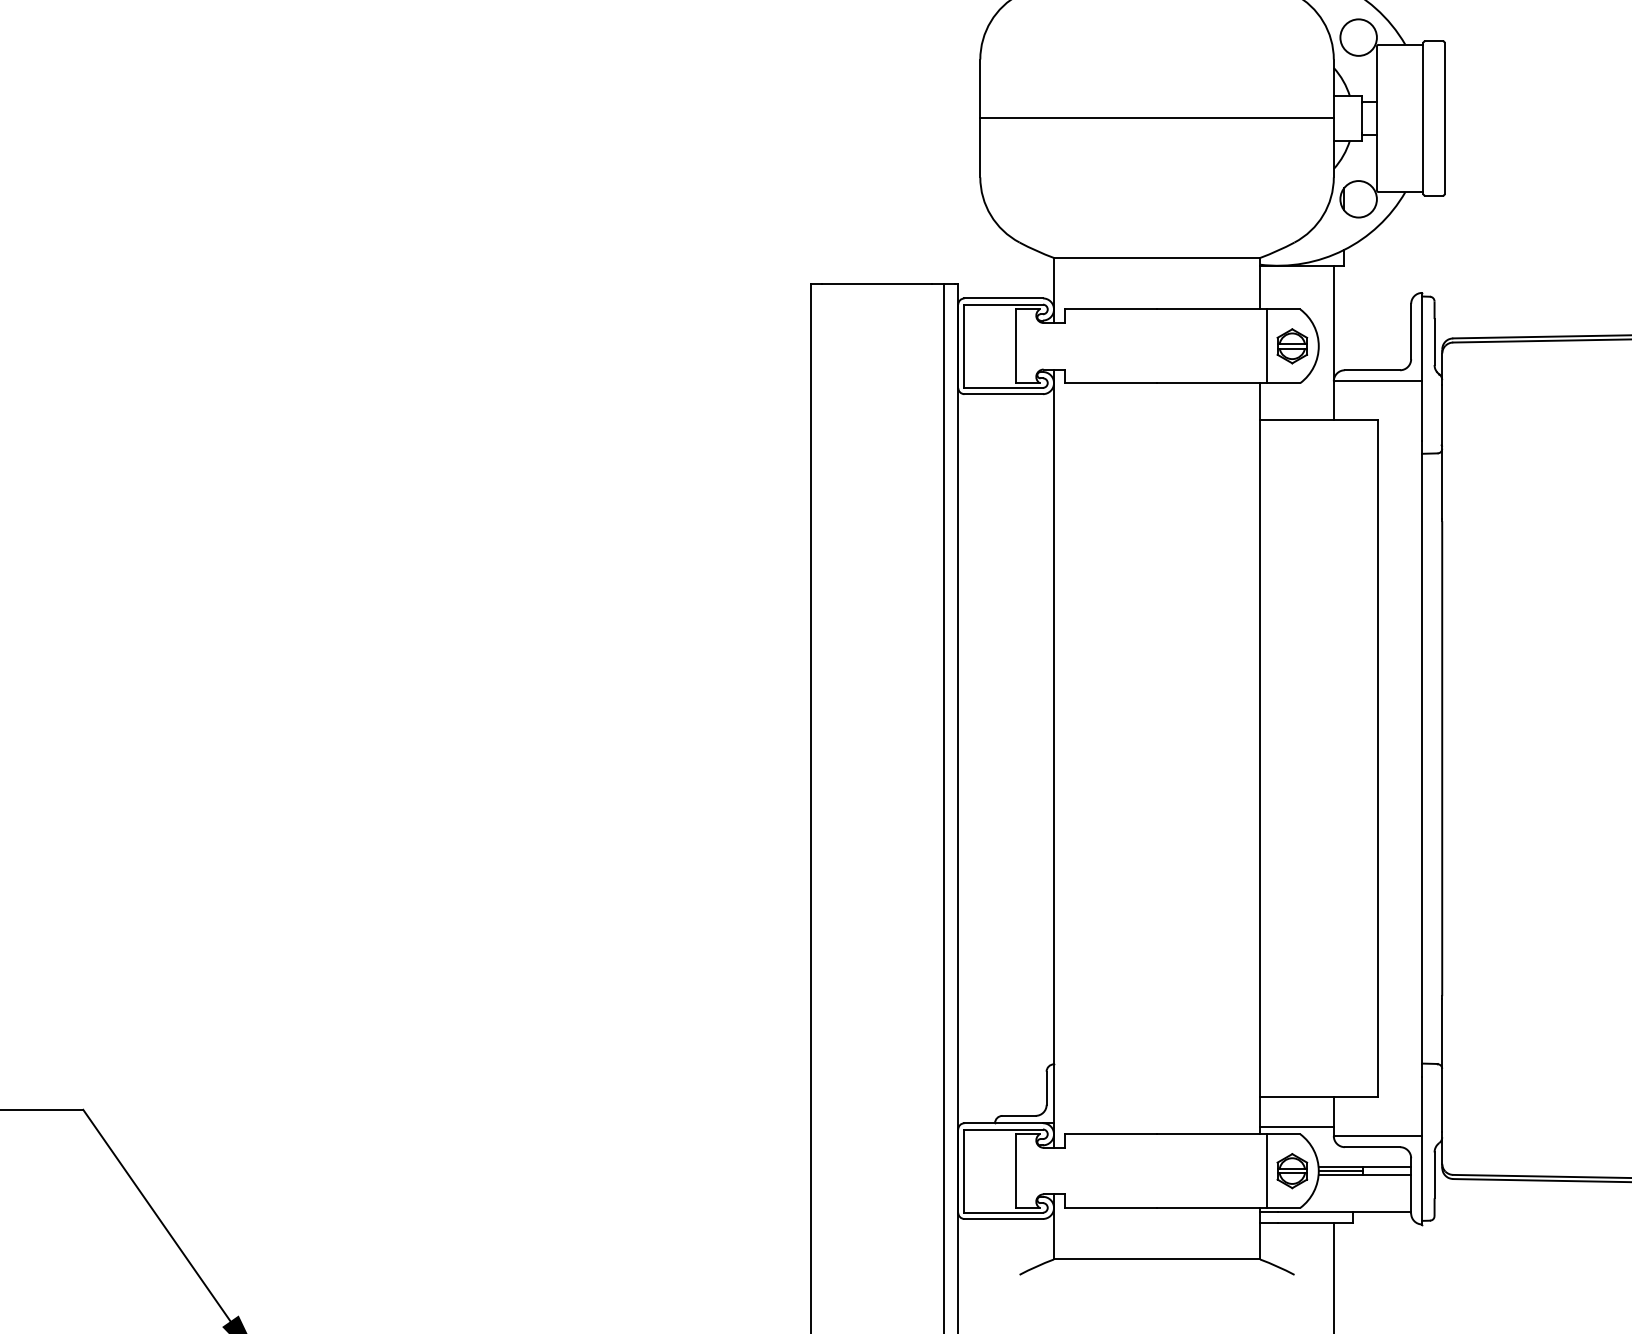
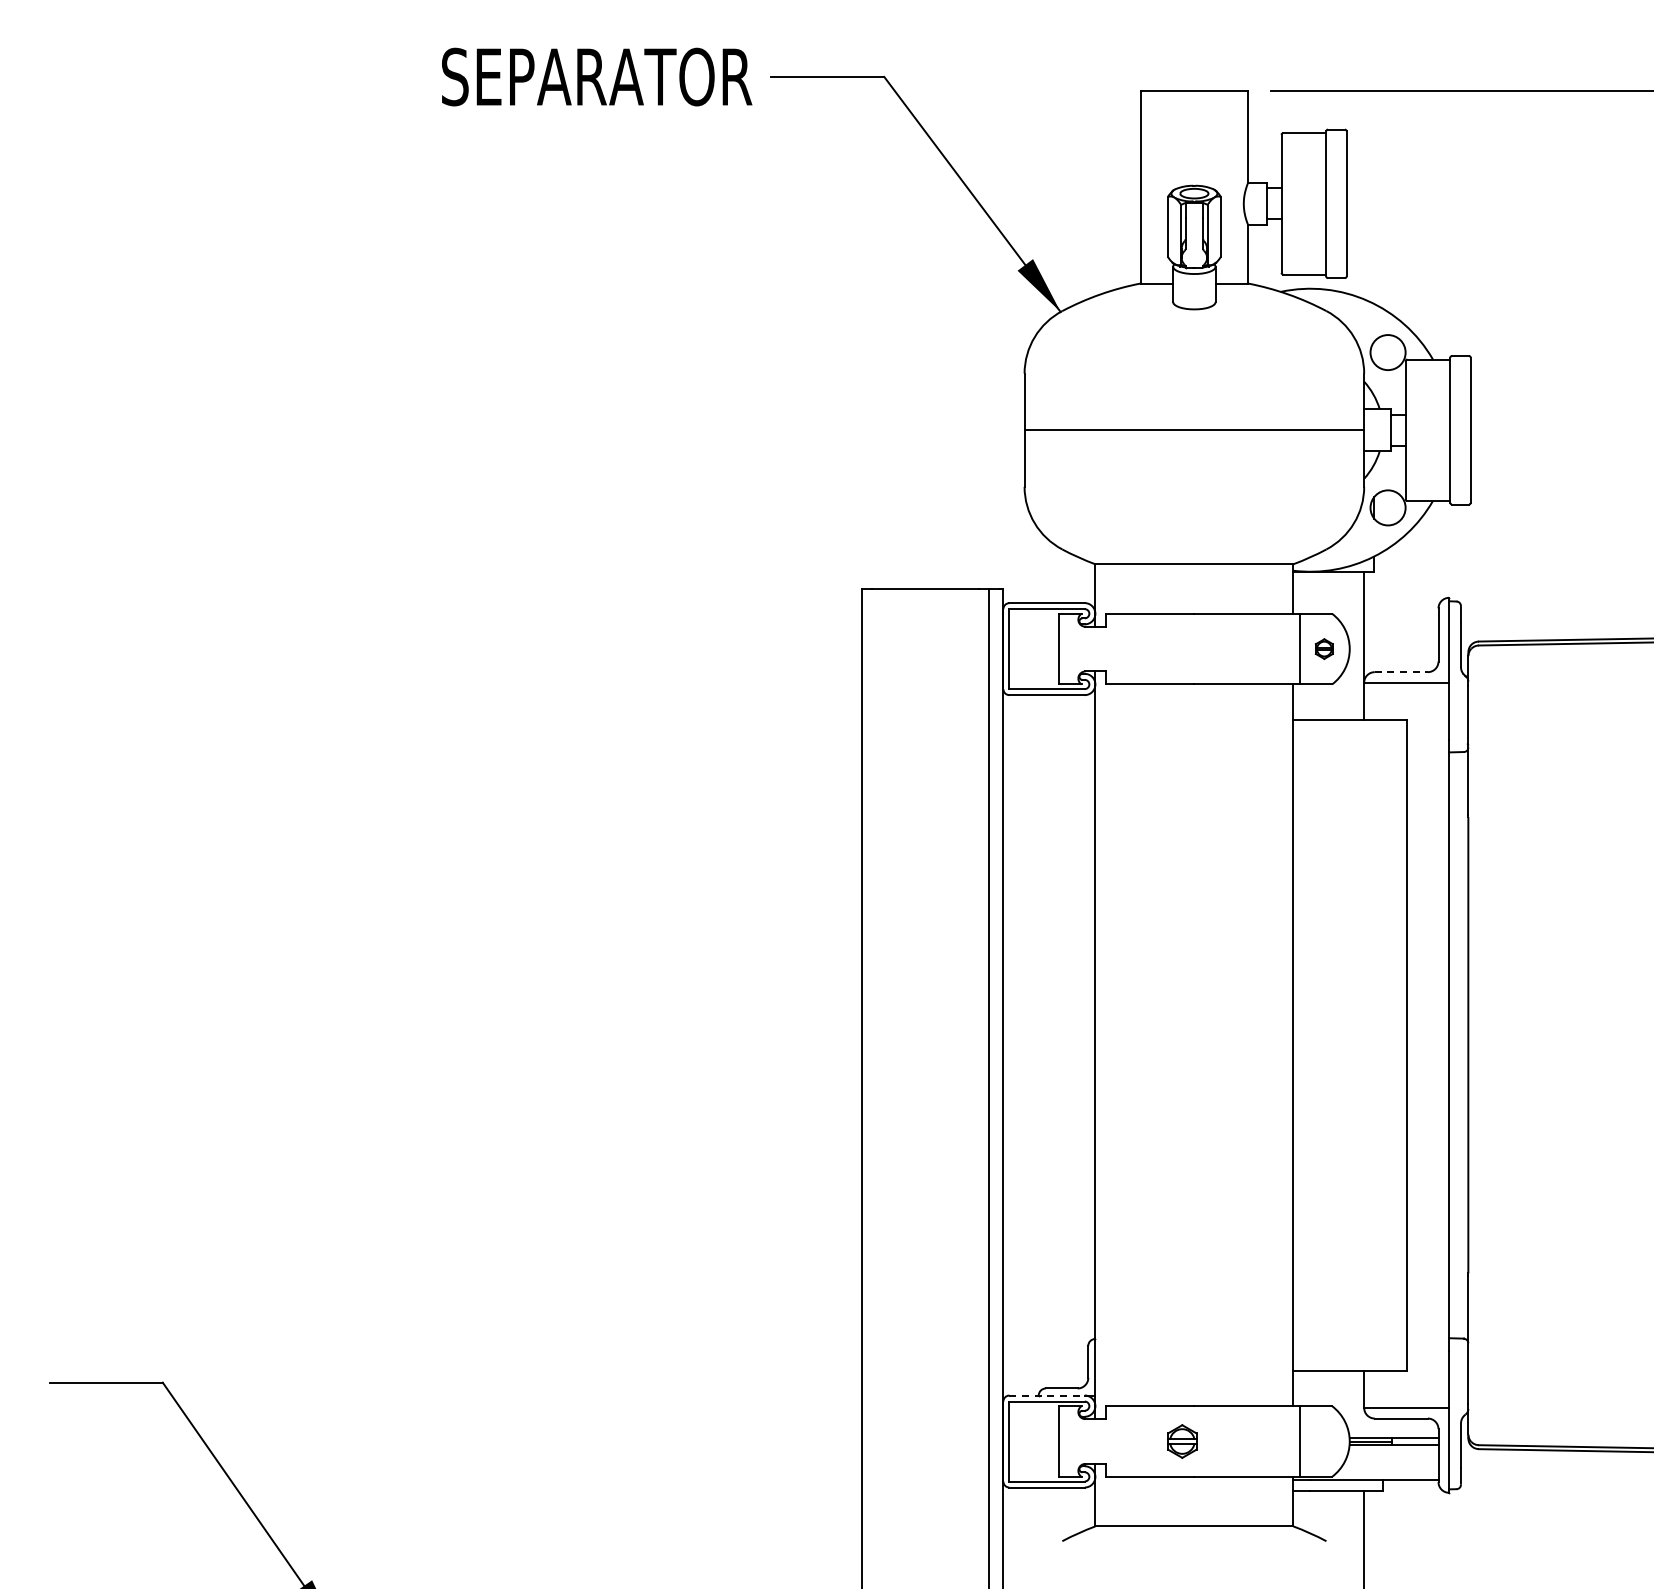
part: (1292, 345) -> (1324, 648), size x0.6
line: (1372, 370) -> (1401, 672), solid -> dashed
line: (1004, 1123) -> (1047, 1395), solid -> dashed
line: (1296, 1127) -> (1328, 1399), removed
part: (1292, 1171) -> (1182, 1441), moved

